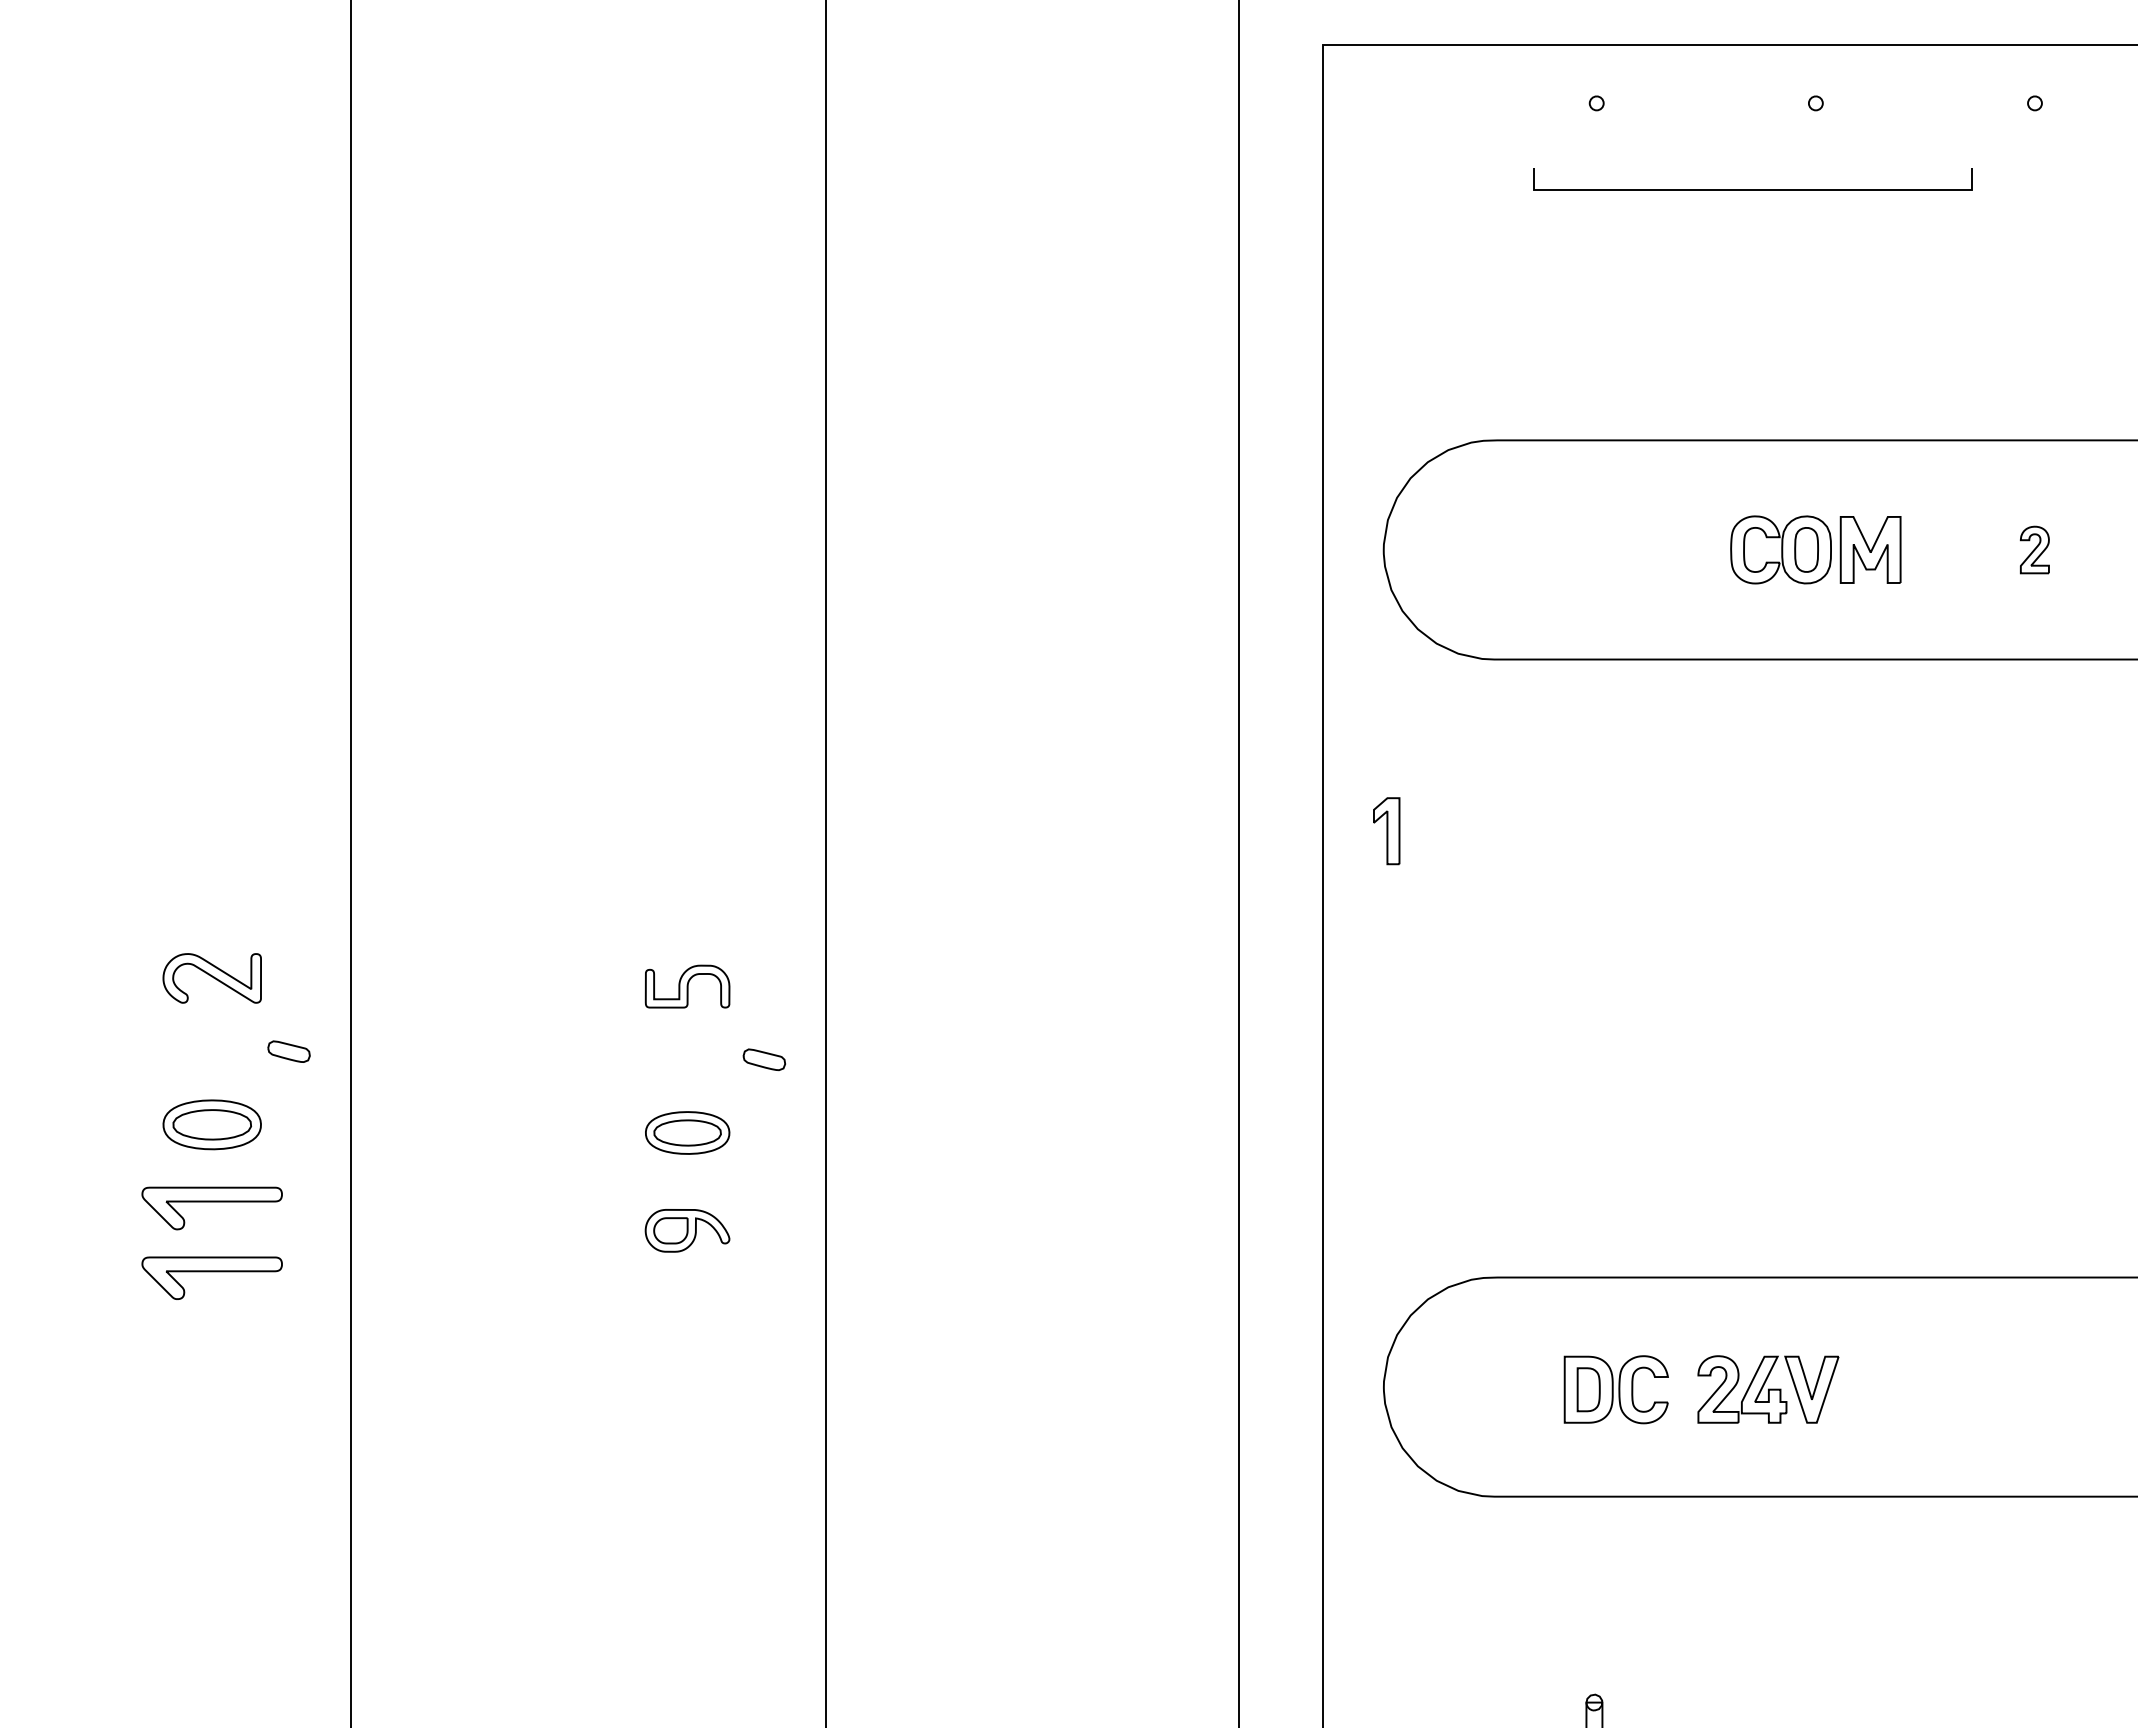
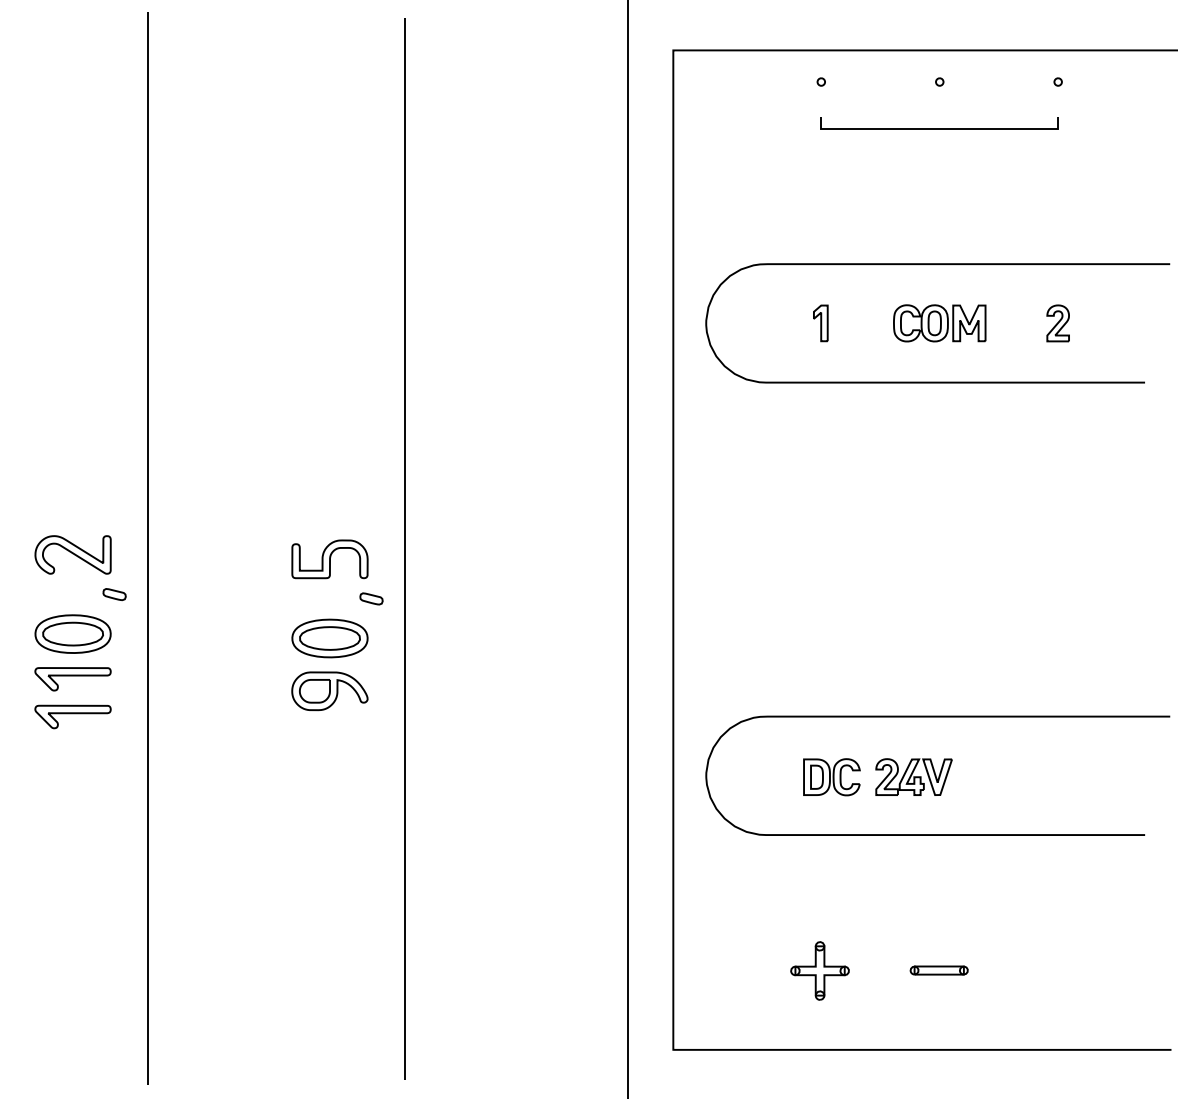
curve: (1752, 189) -> (939, 128), moved
part: (2033, 550) -> (1057, 323), size x1.43
part: (1386, 831) -> (820, 323), moved
part: (211, 977) -> (72, 554), size x1.43
part: (686, 986) -> (329, 559), size x1.67
part: (211, 1123) -> (72, 633), size x1.43
part: (686, 1132) -> (329, 638), size x1.67
part: (686, 1231) -> (329, 691), size x1.67

